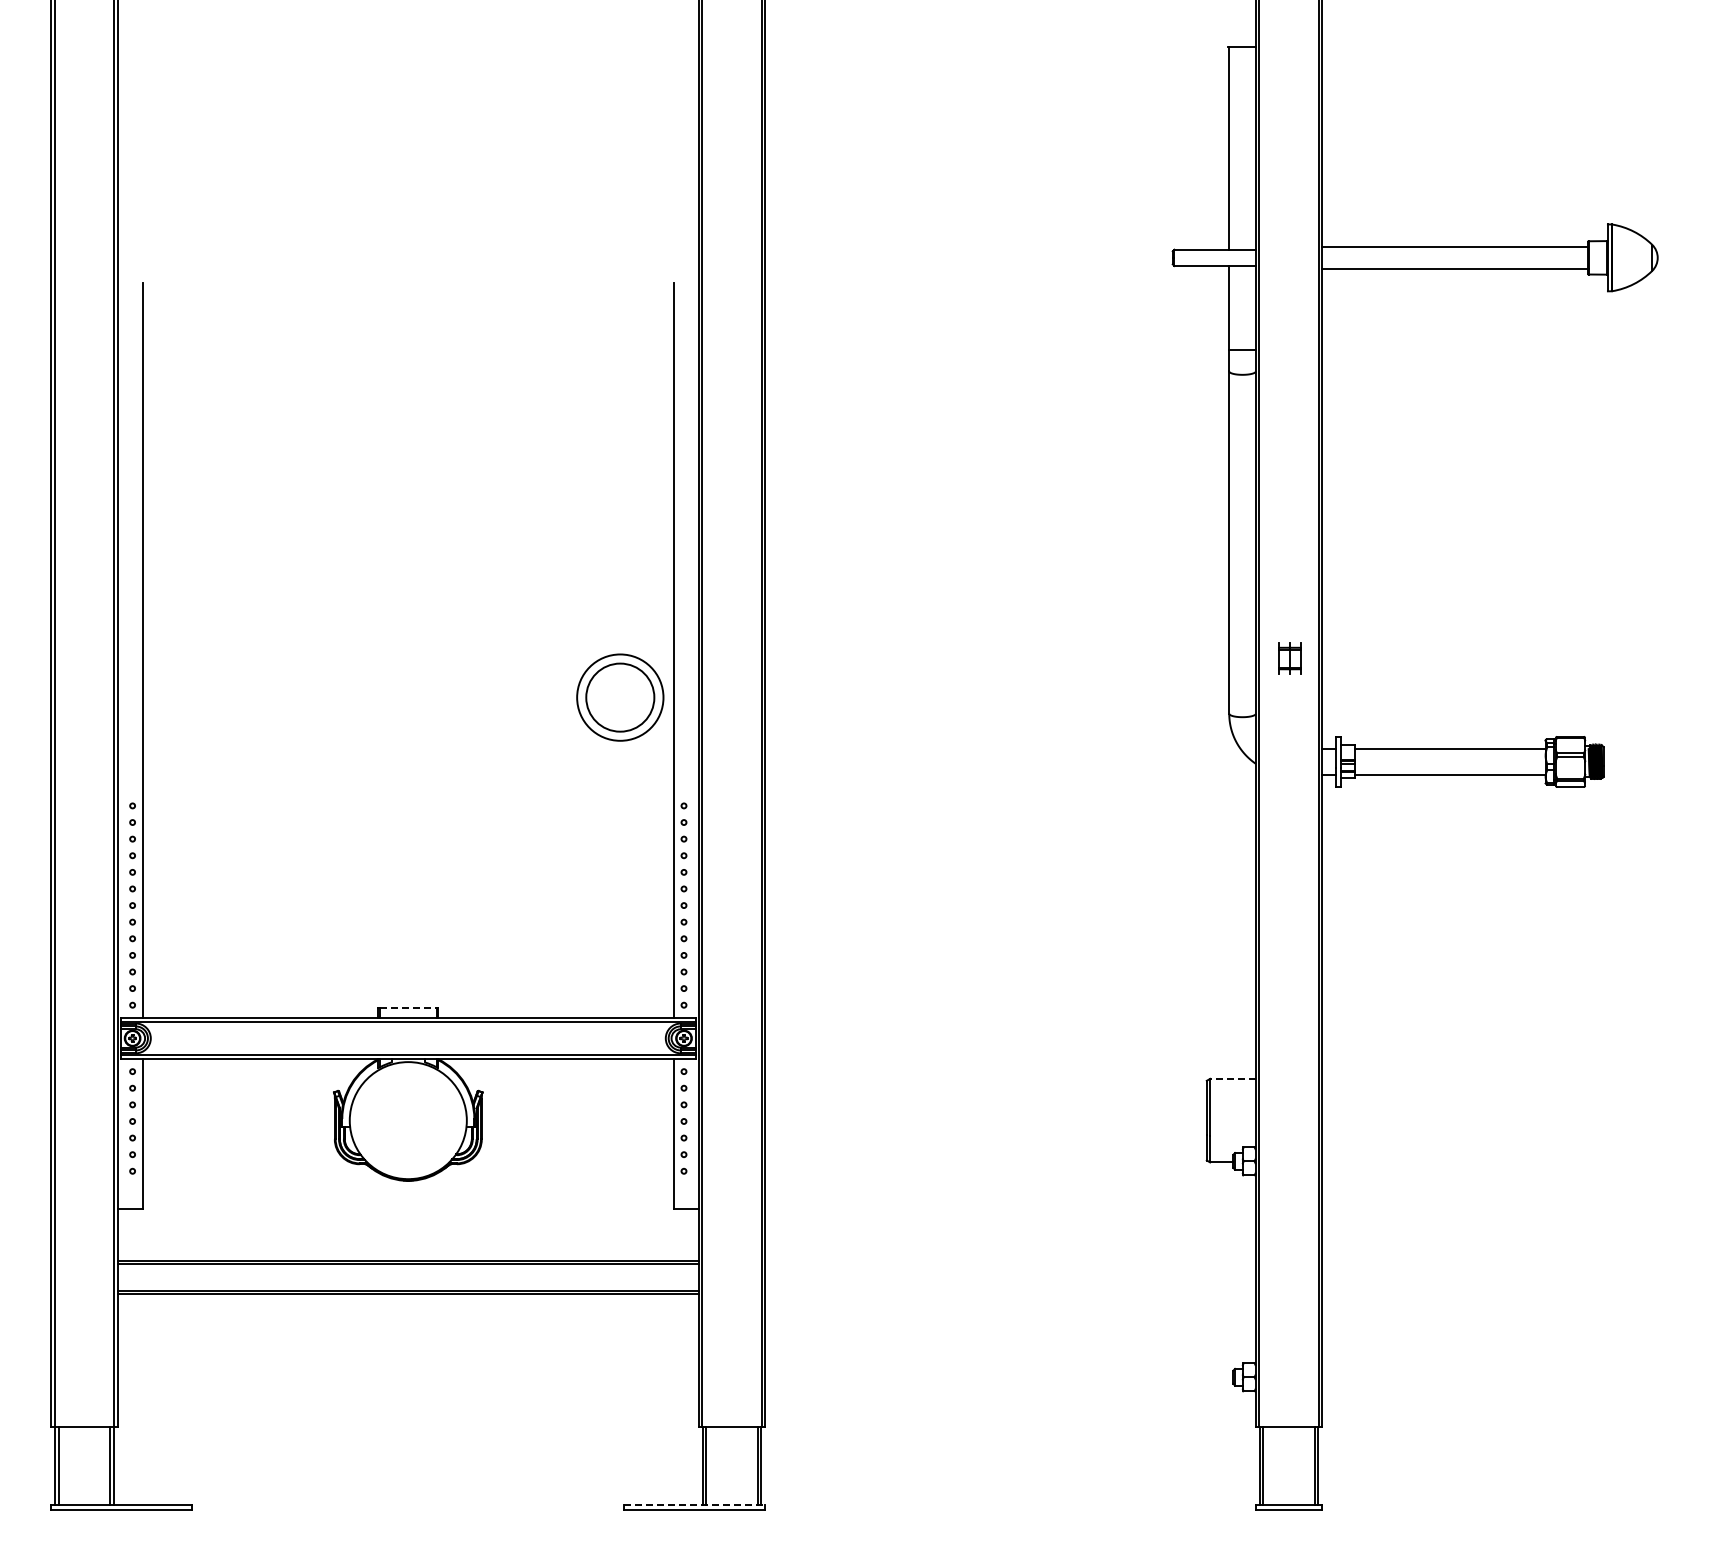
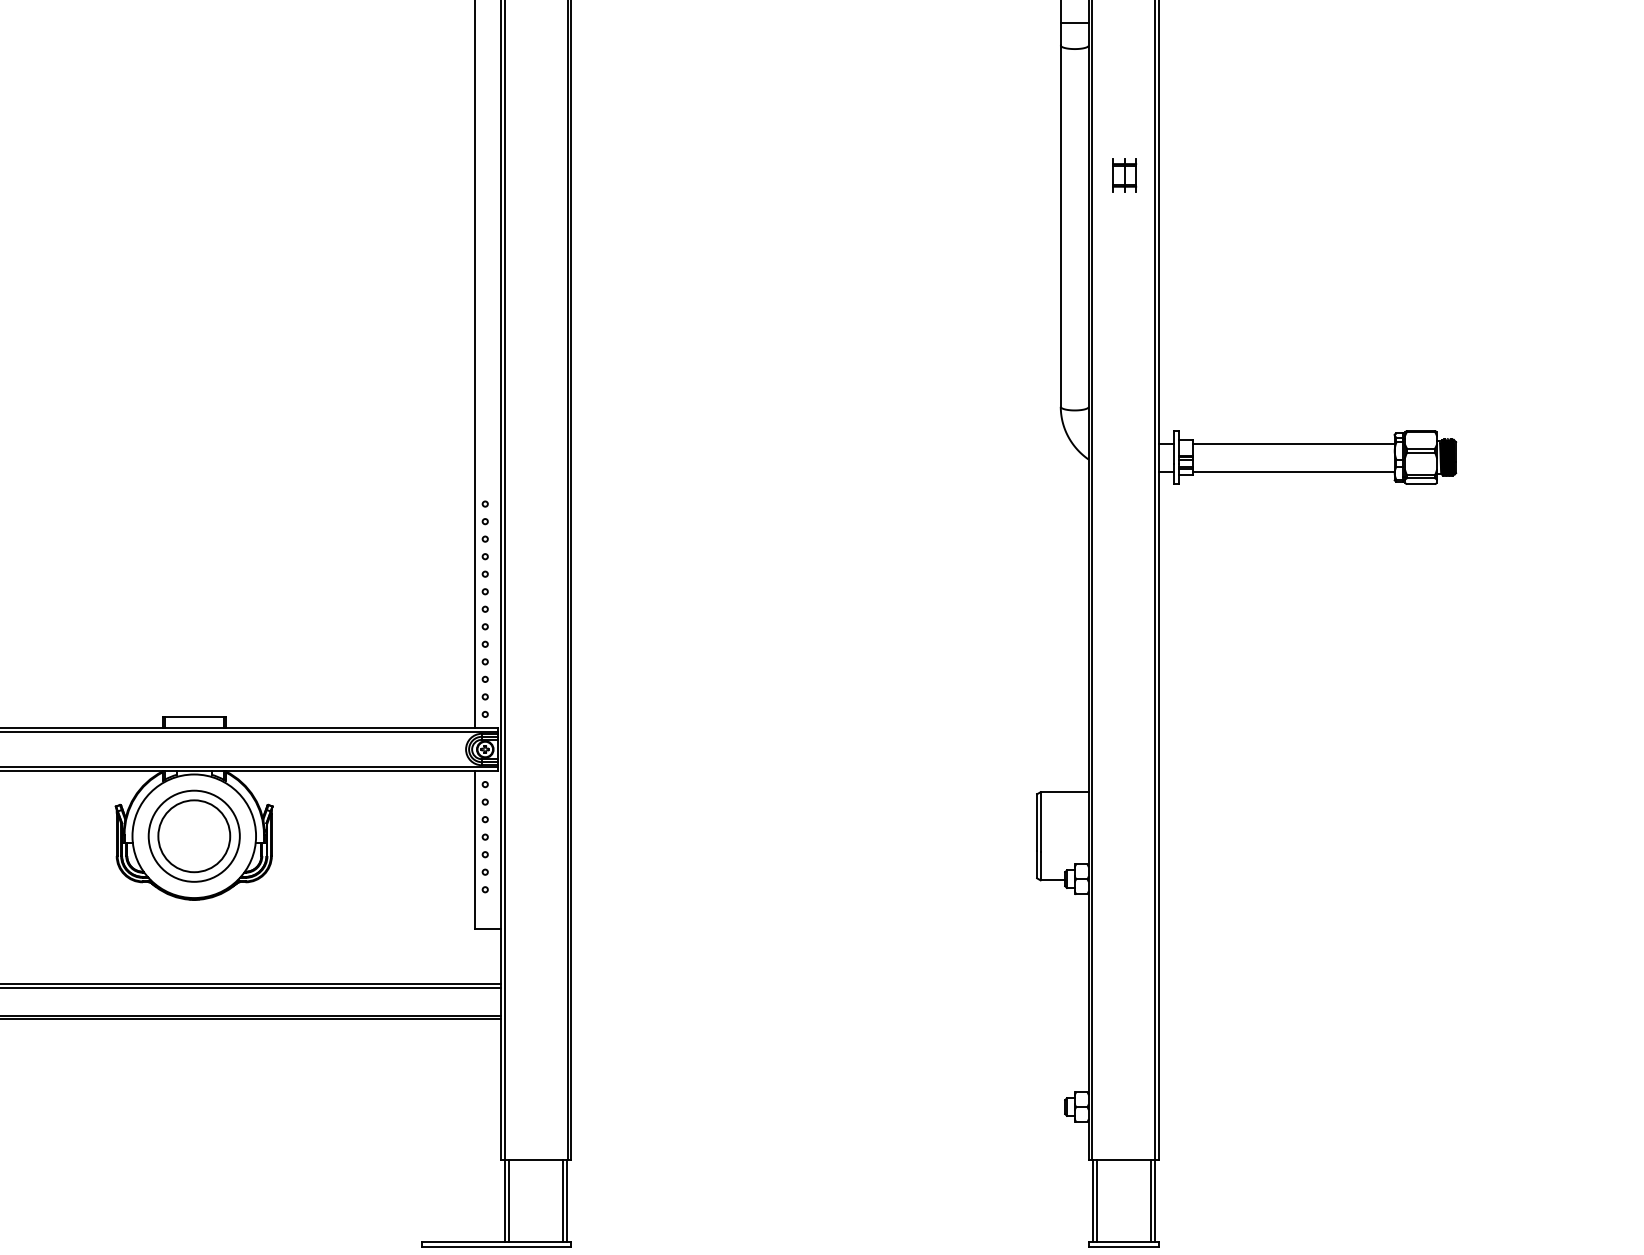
part: (1289, 658) -> (1124, 175), moved
part: (620, 697) -> (194, 836), moved
line: (408, 1007) -> (194, 716), dashed -> solid
line: (1232, 1078) -> (1064, 791), dashed -> solid
line: (694, 1505) -> (496, 1242), dashed -> solid

